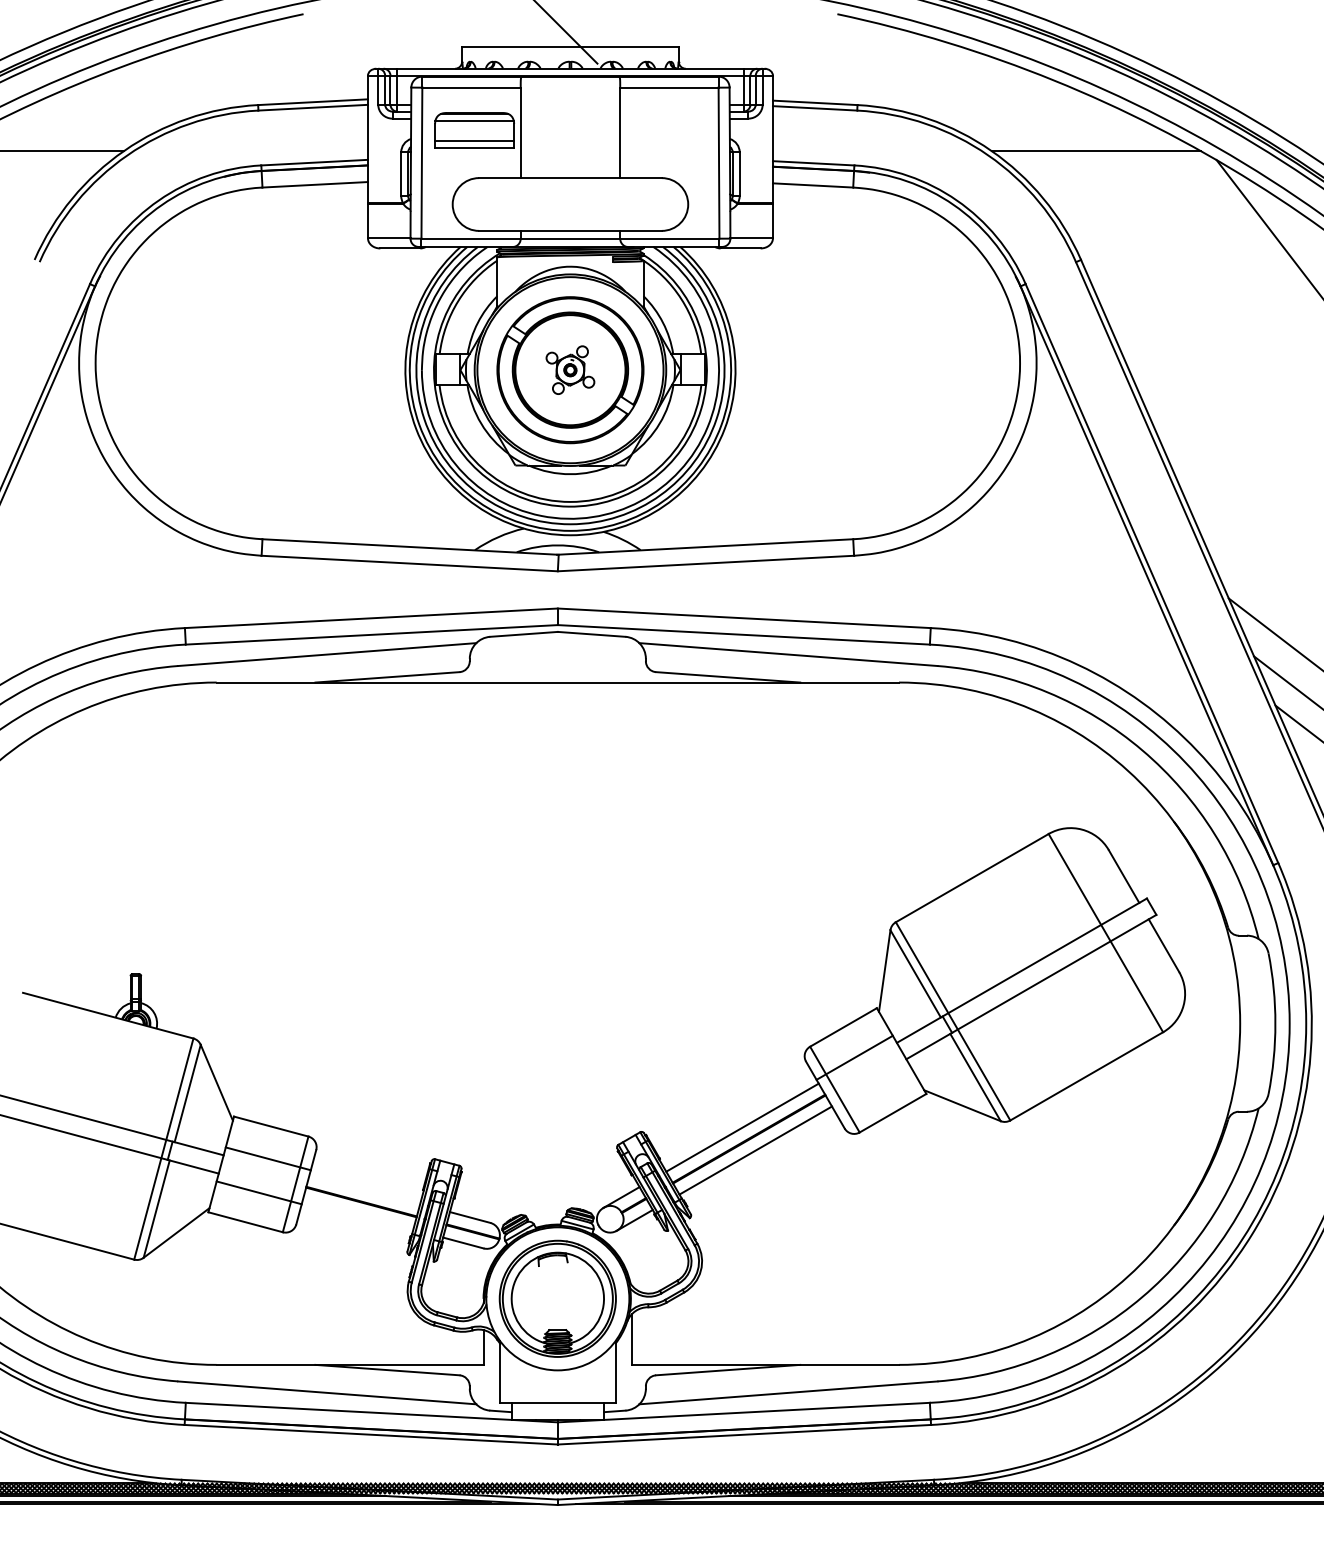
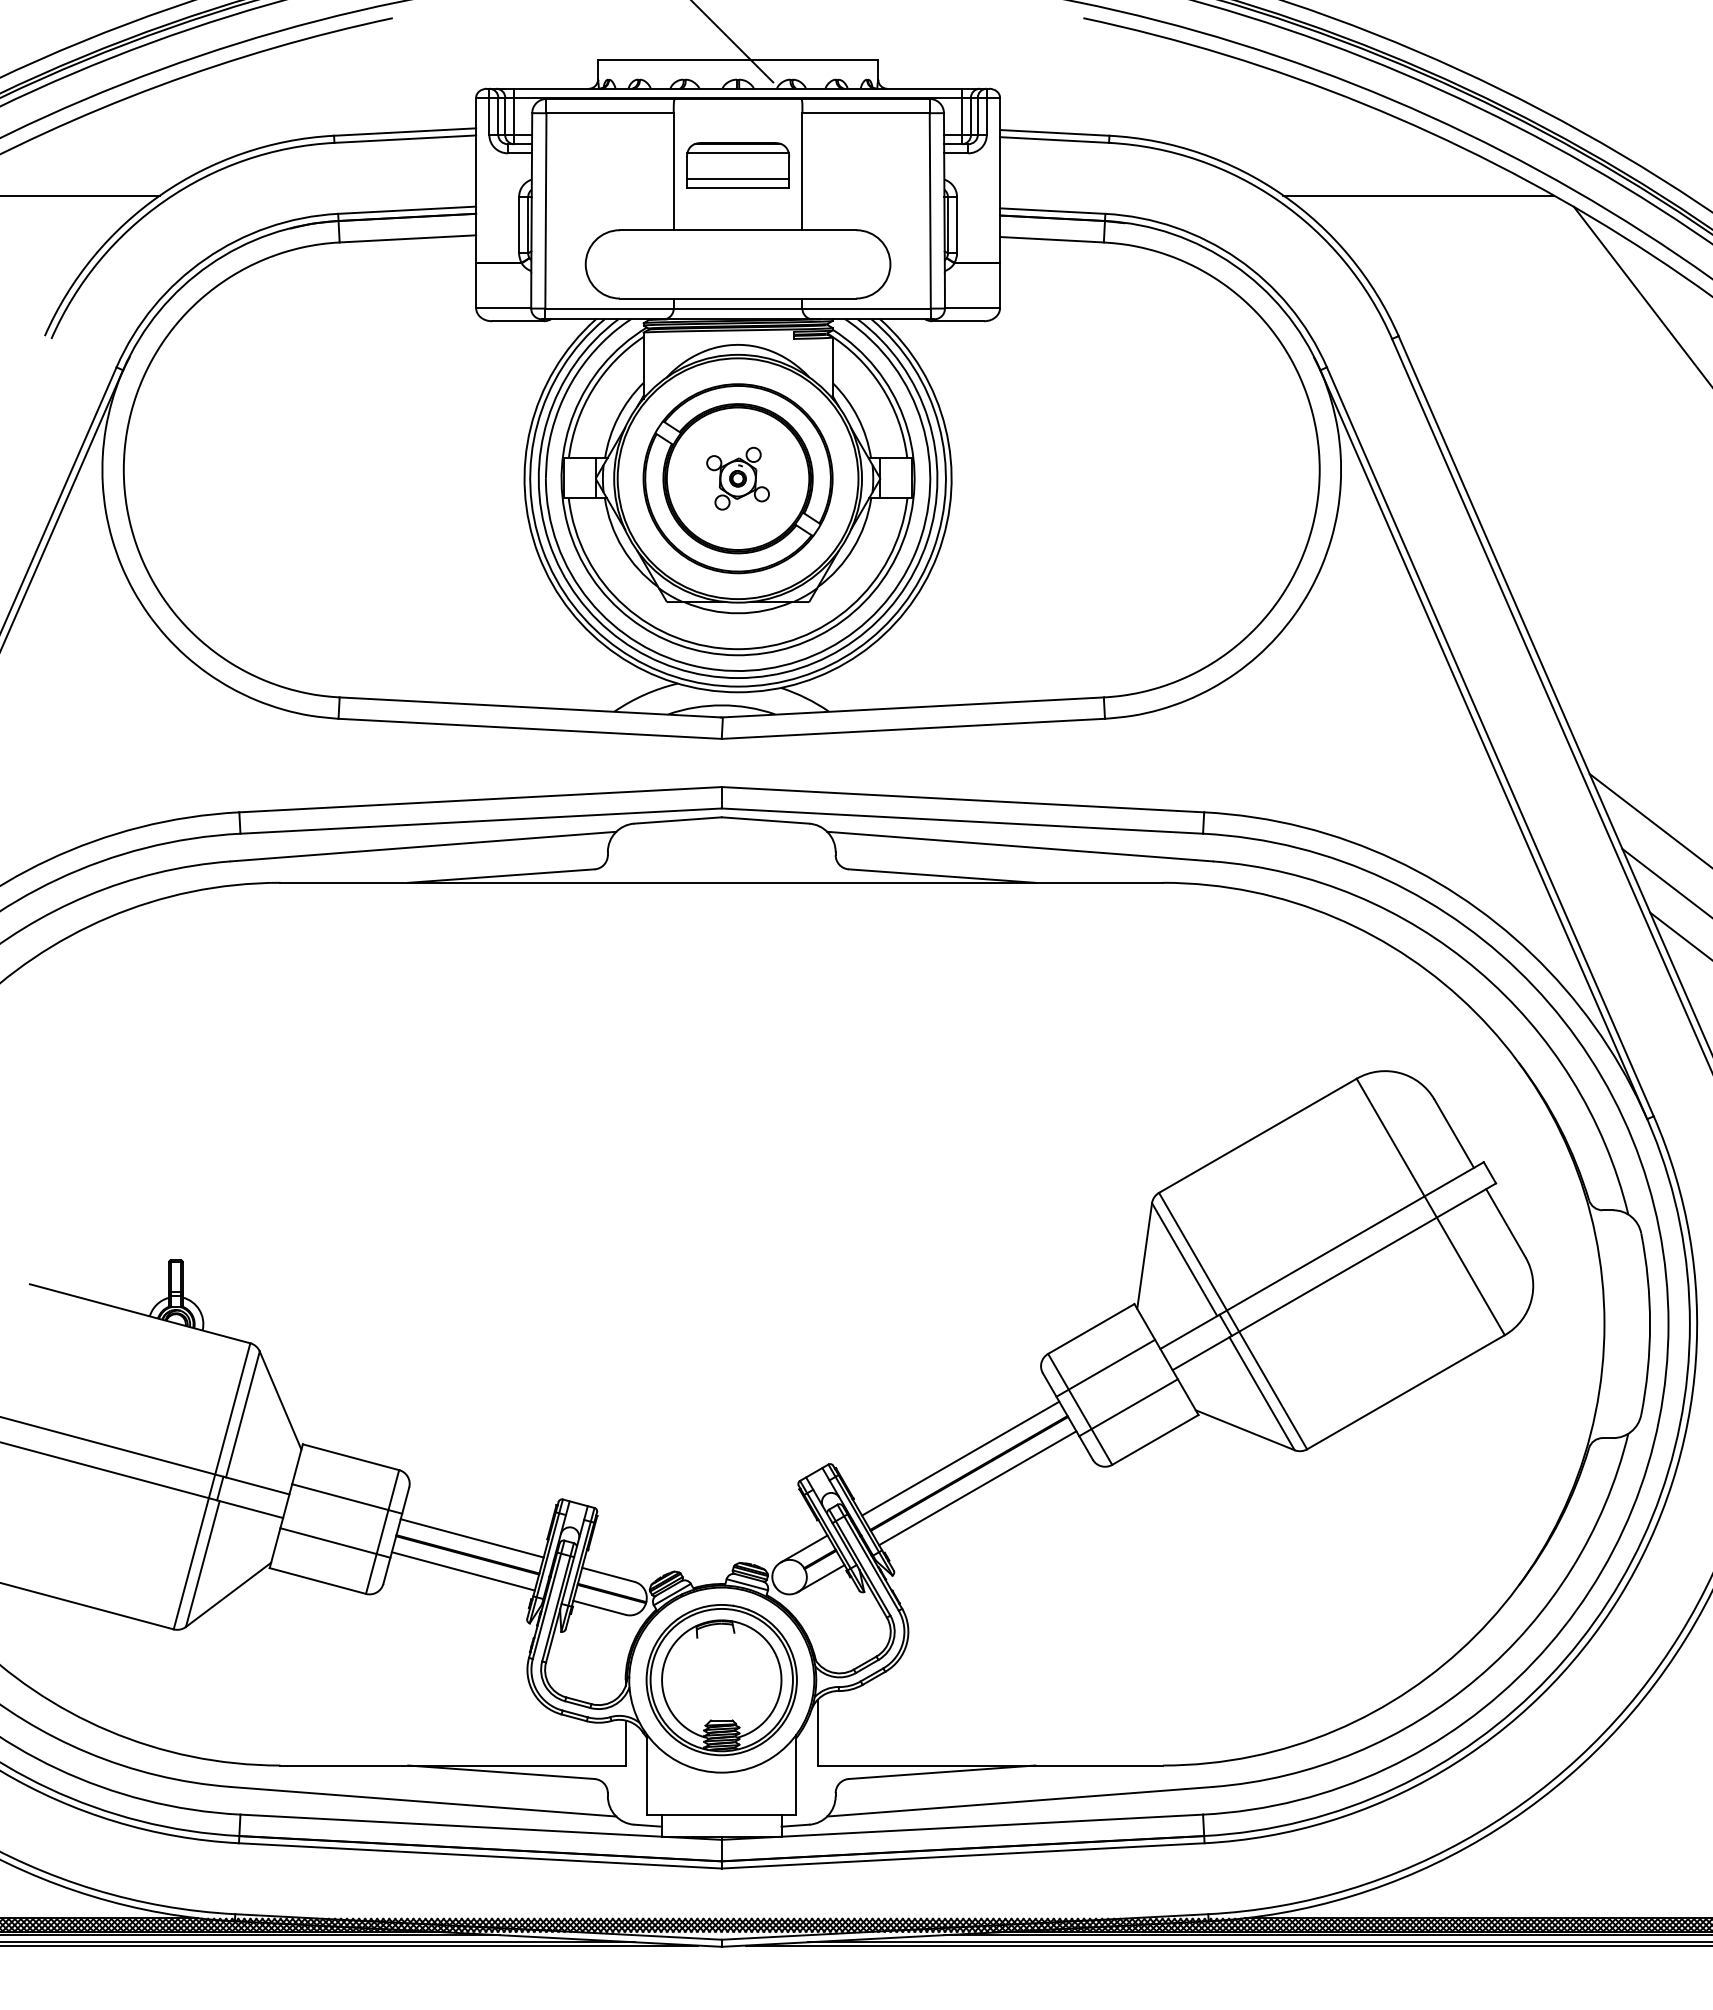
part: (474, 130) -> (738, 165), moved
line: (872, 1088) -> (1128, 1407), added
line: (364, 1189) -> (471, 1538), added
line: (357, 1214) -> (462, 1571), added

